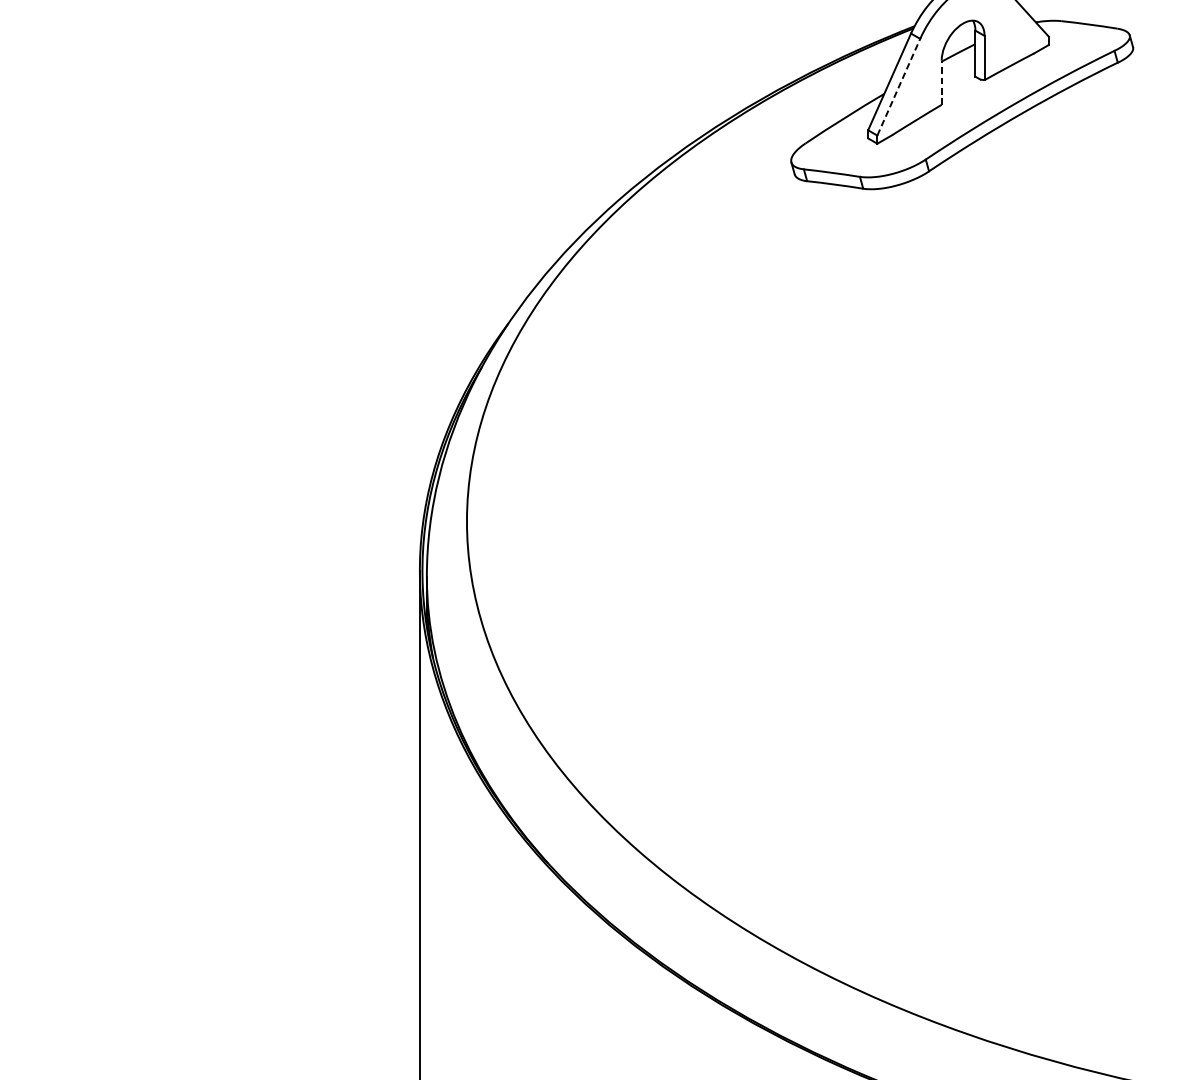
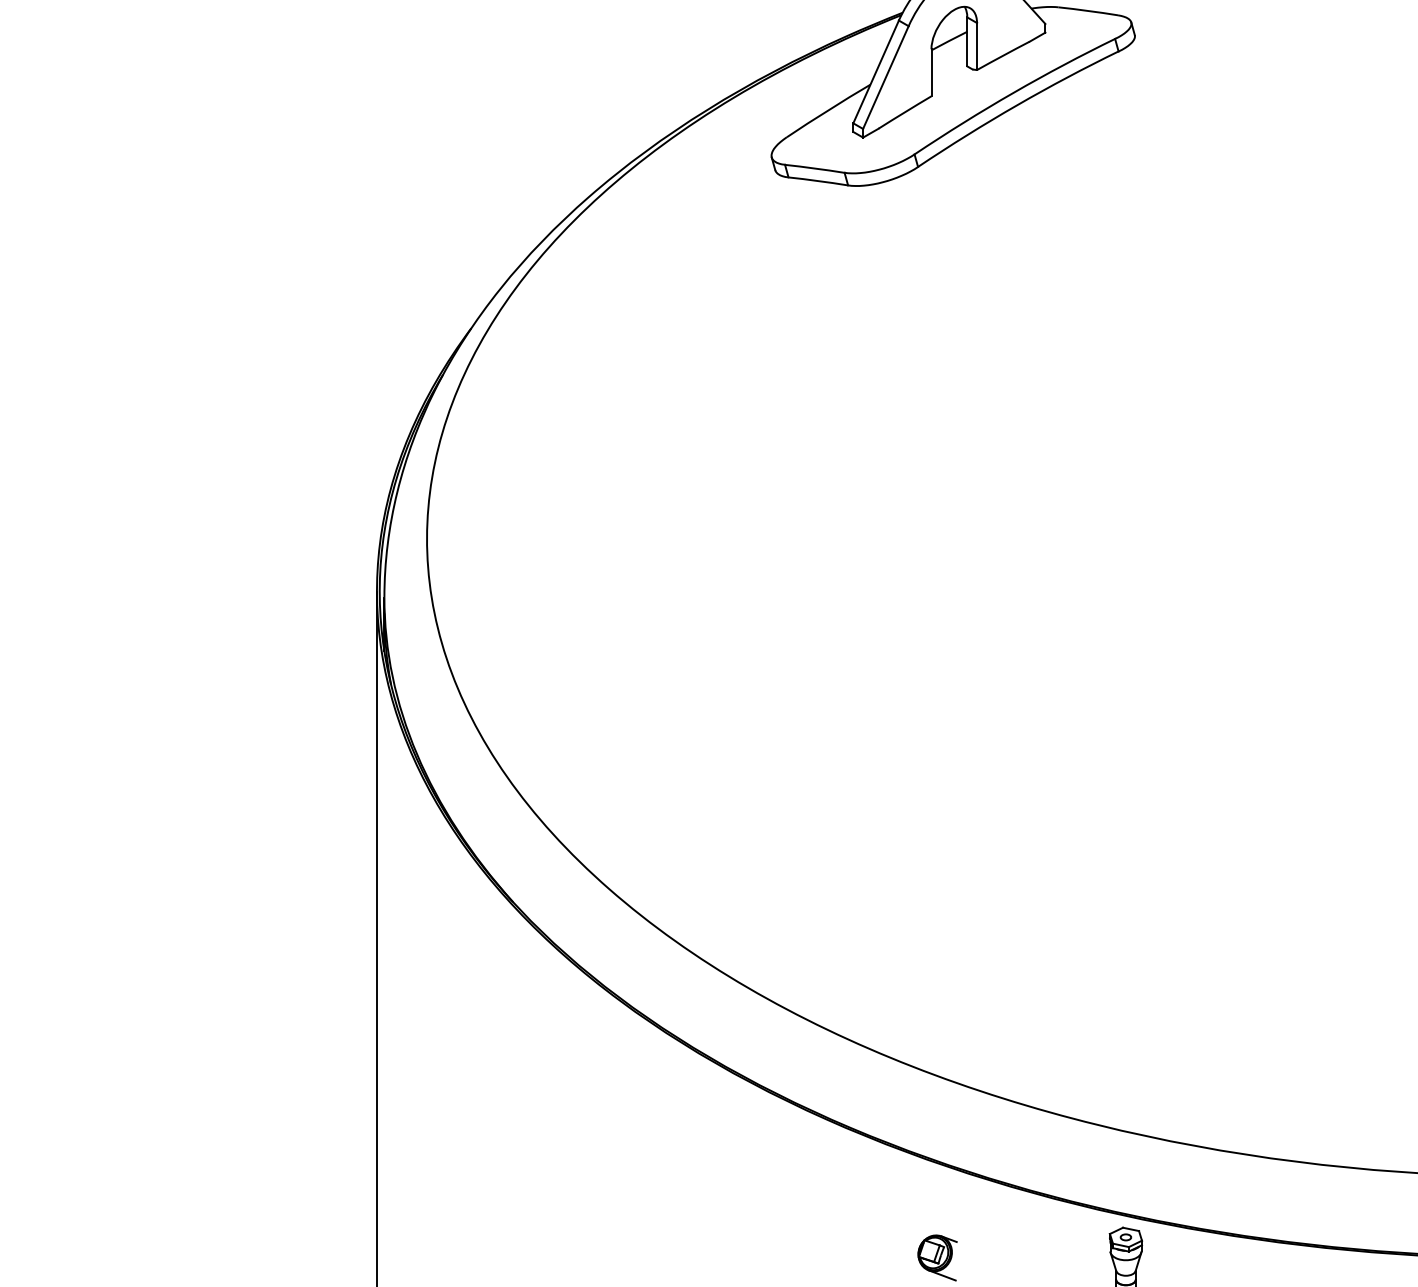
line: (941, 82) -> (931, 72), dashed -> solid
line: (899, 87) -> (886, 77), dashed -> solid

